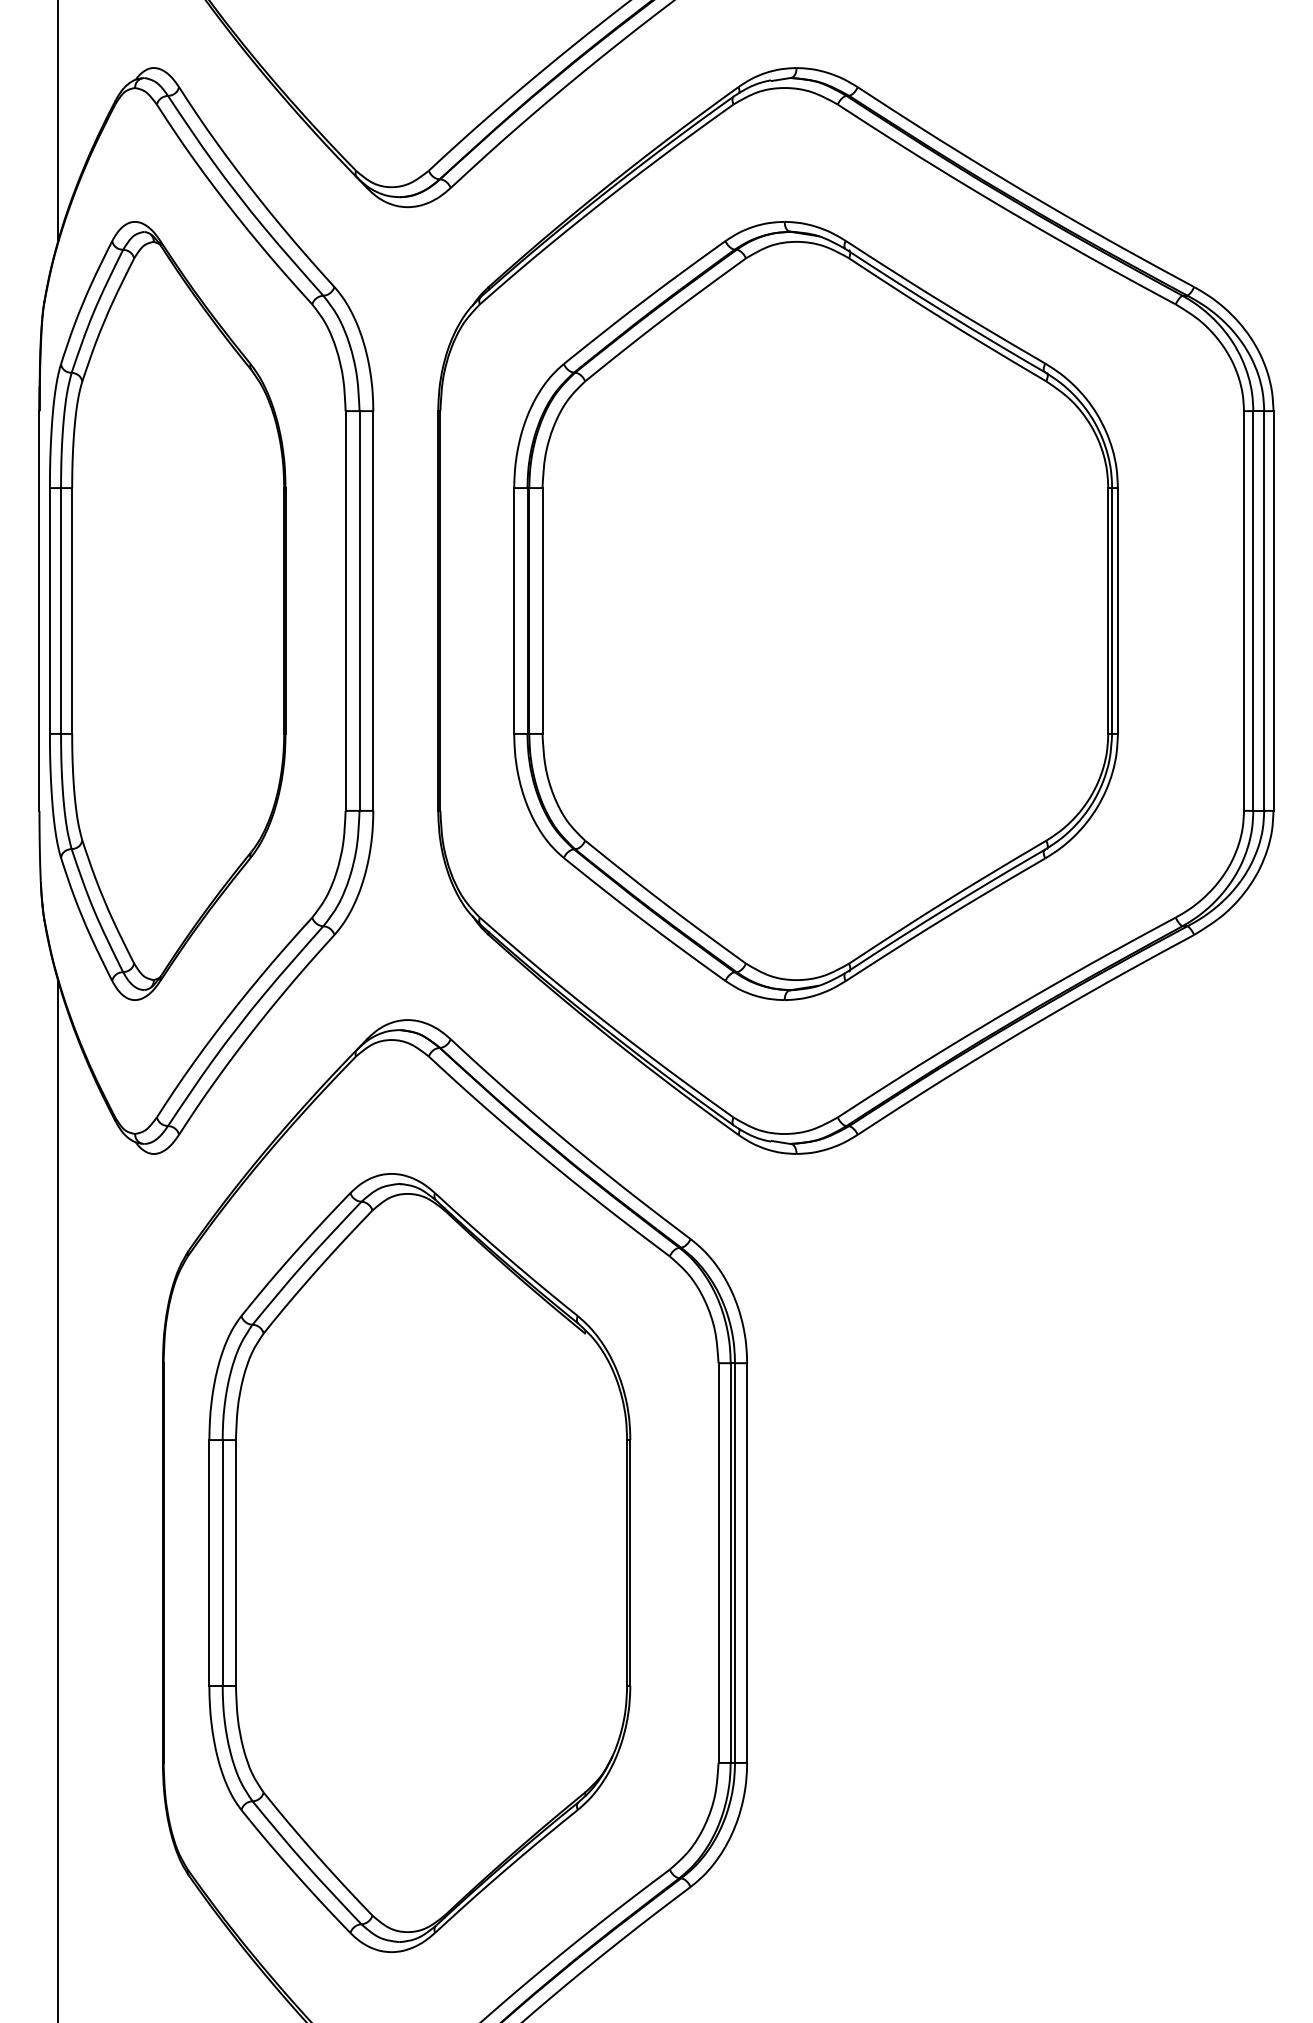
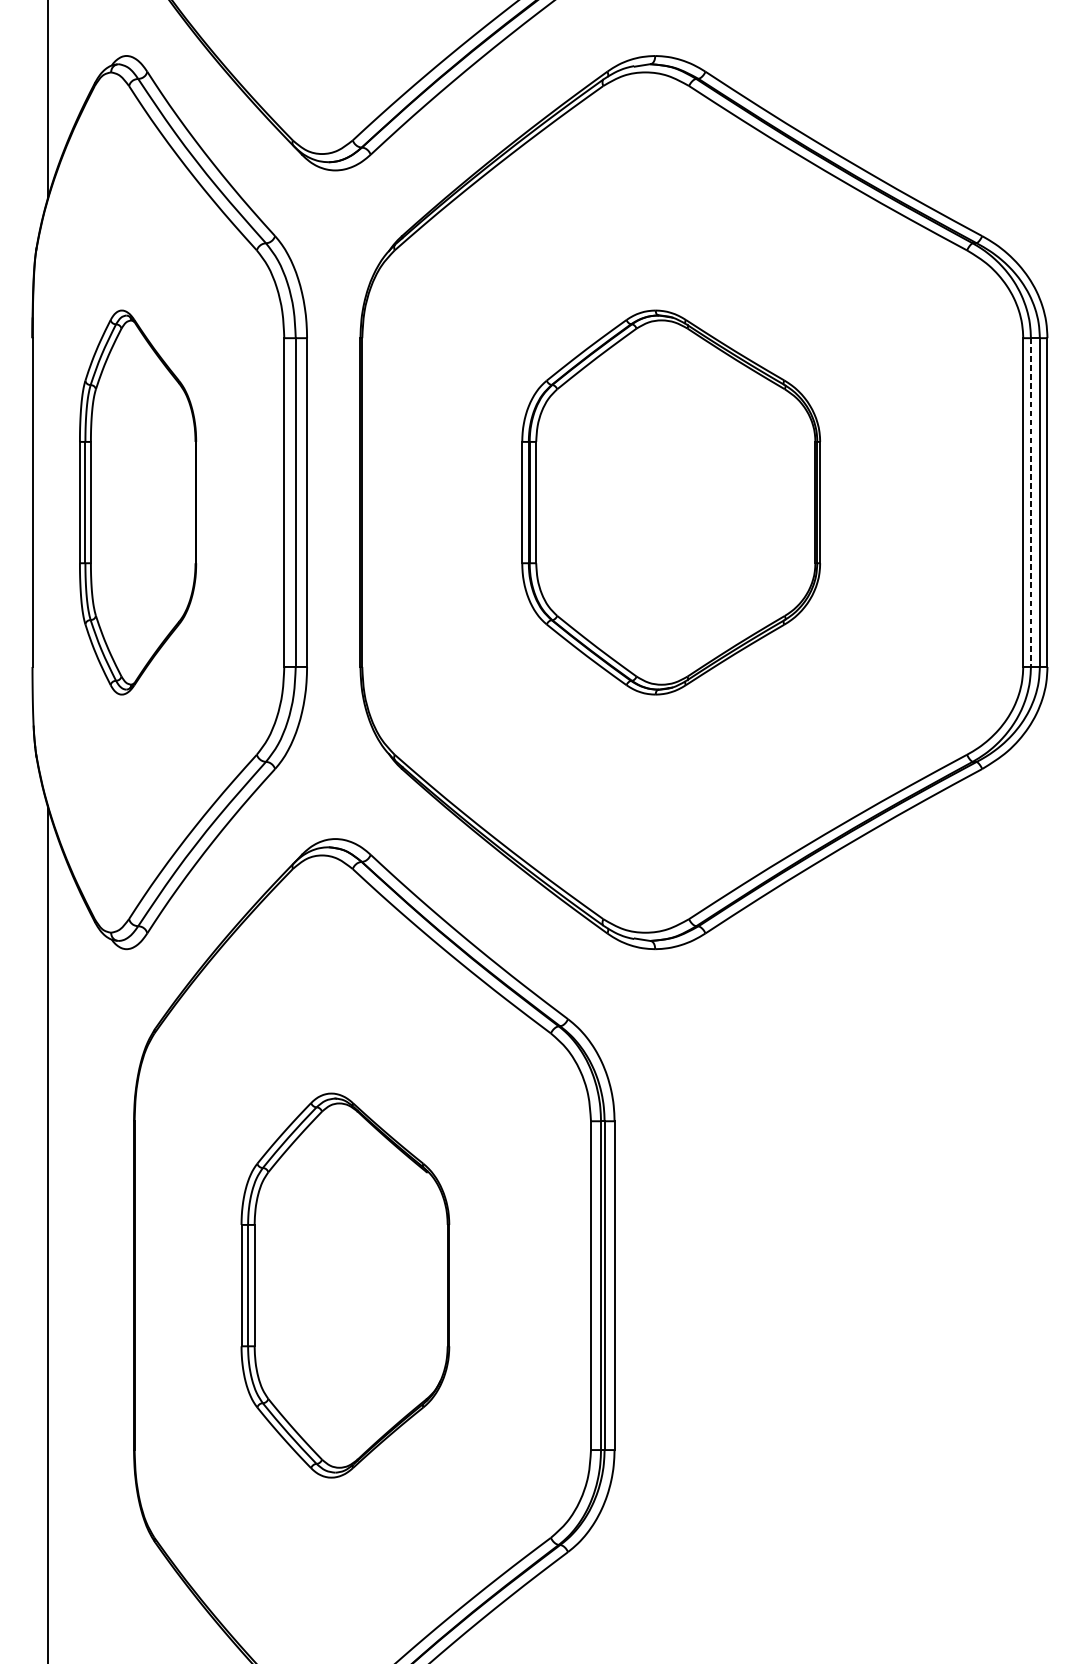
part: (167, 610) -> (137, 502), size x0.6
part: (815, 610) -> (670, 502), size x0.6
line: (1253, 611) -> (1031, 503), solid -> dashed
part: (419, 1562) -> (345, 1285), size x0.6

